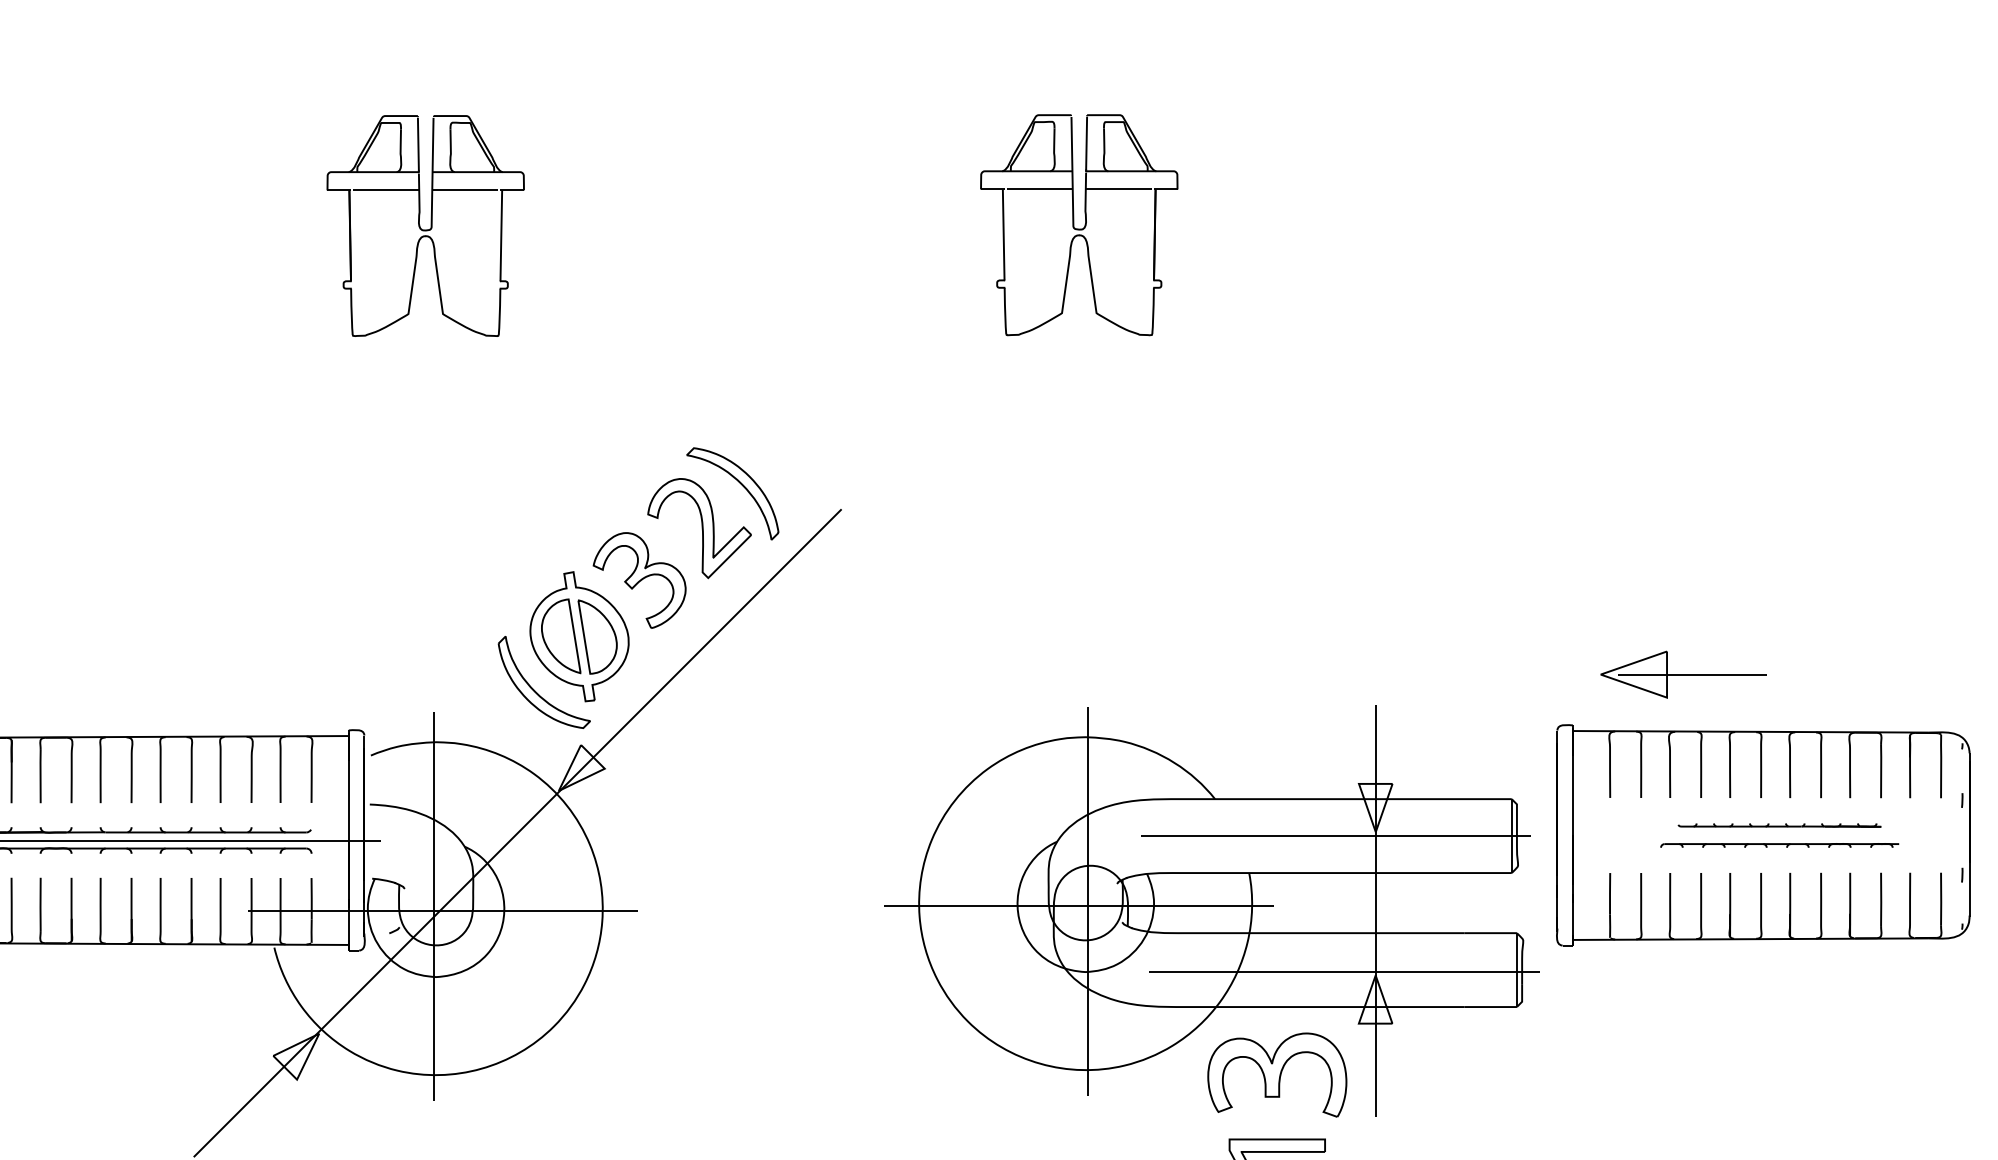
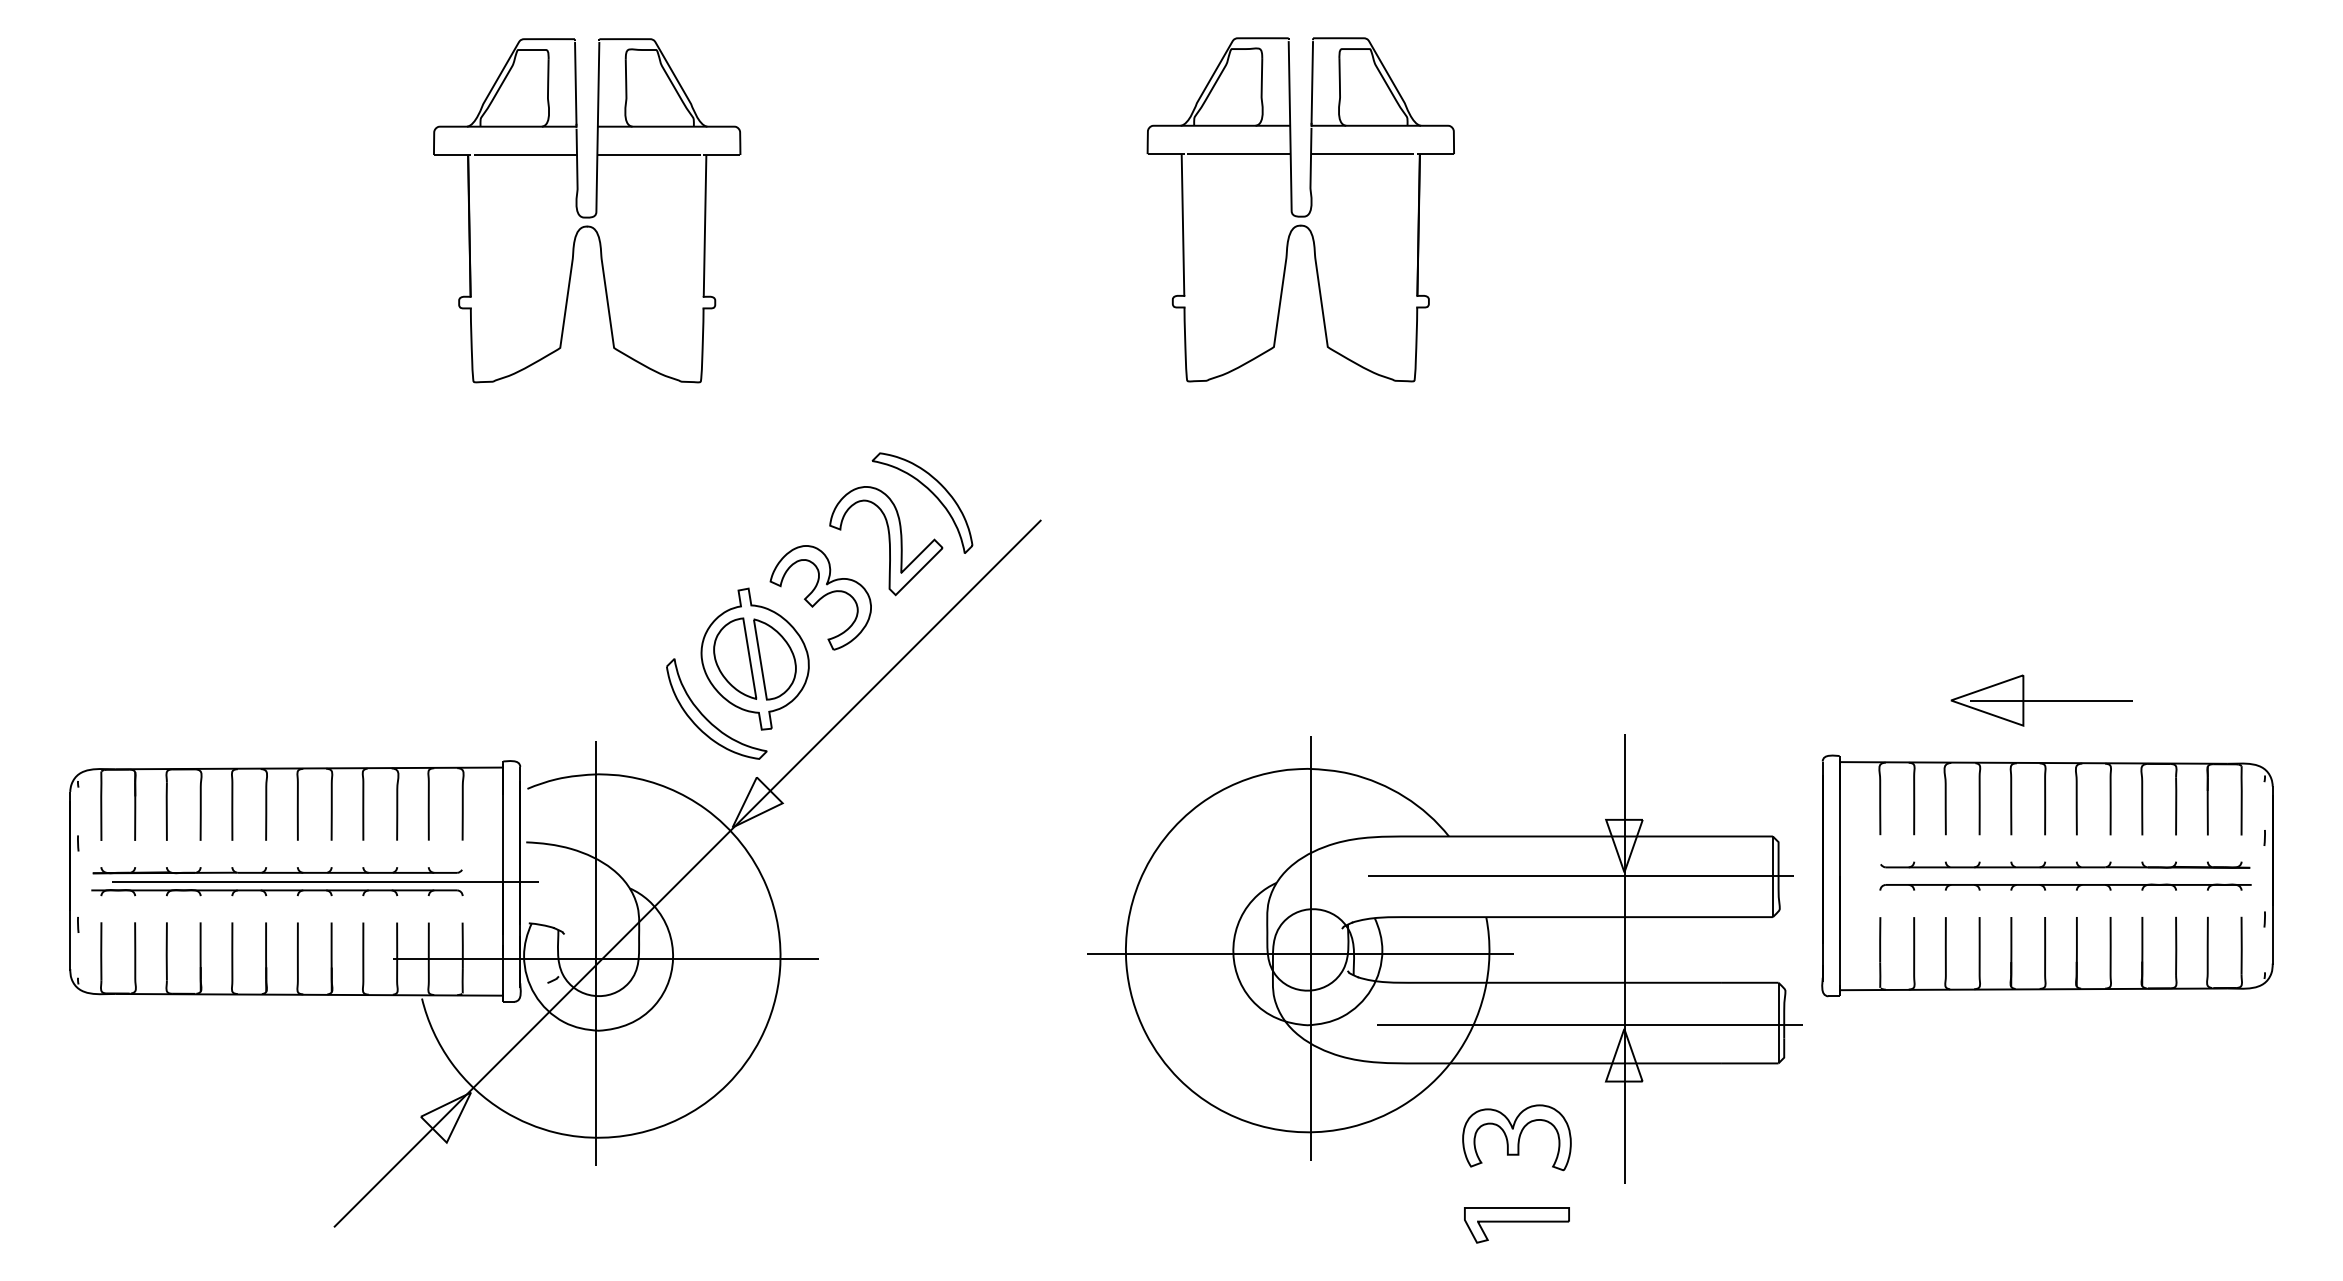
part: (1079, 224) -> (1300, 209), size x1.43
part: (425, 225) -> (587, 210), size x1.43
part: (1683, 674) -> (2041, 700), moved
part: (1779, 824) -> (2065, 864), size x1.67
part: (1779, 844) -> (2065, 886), size x1.43
part: (1276, 1074) -> (1516, 1137), size x0.71

